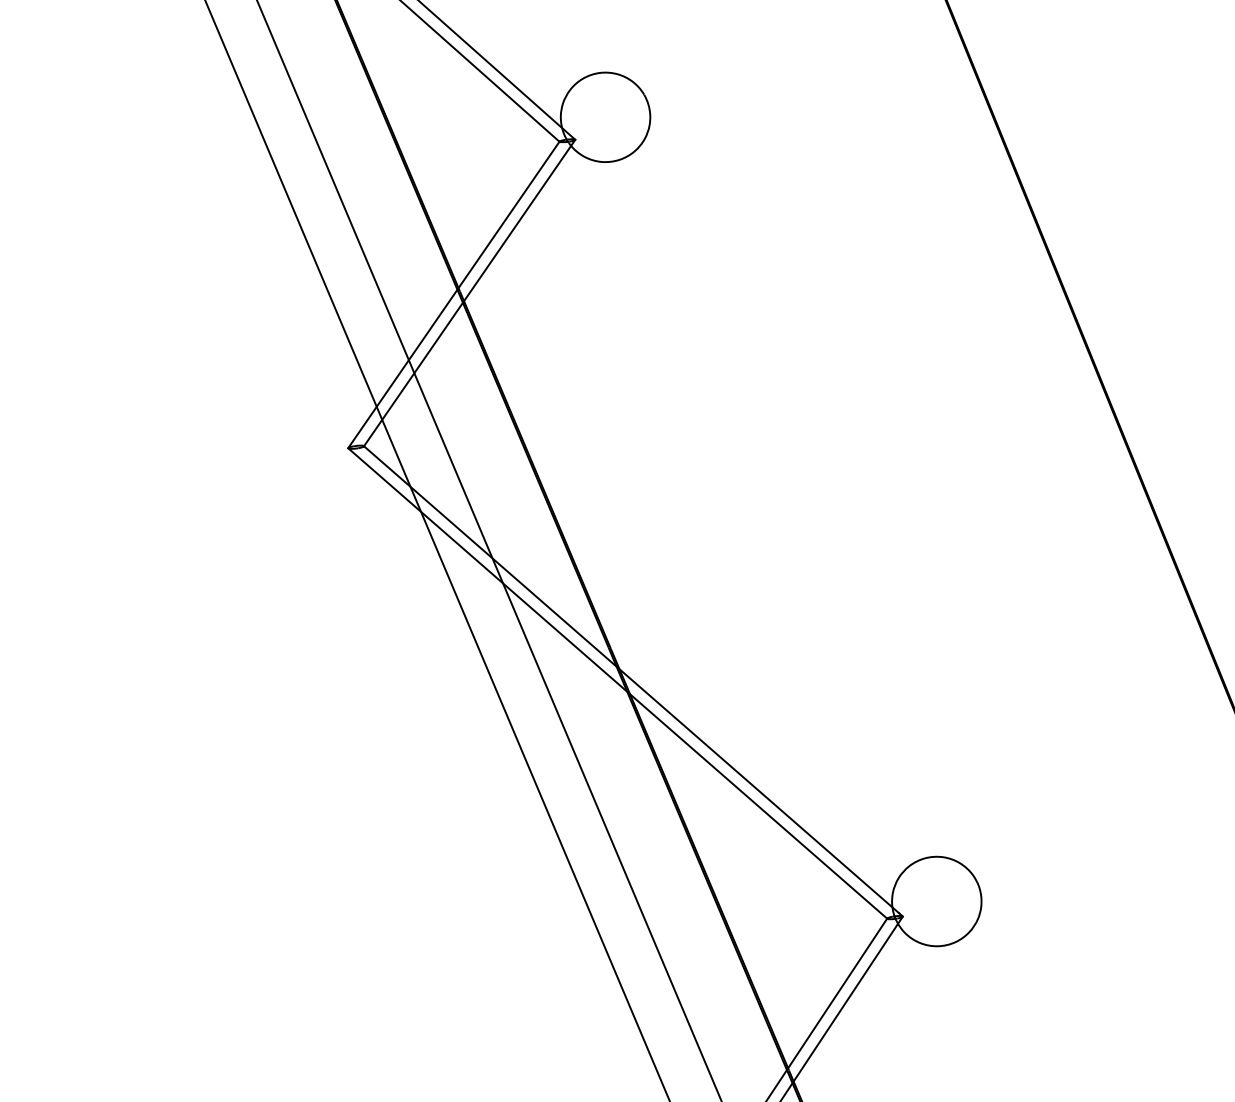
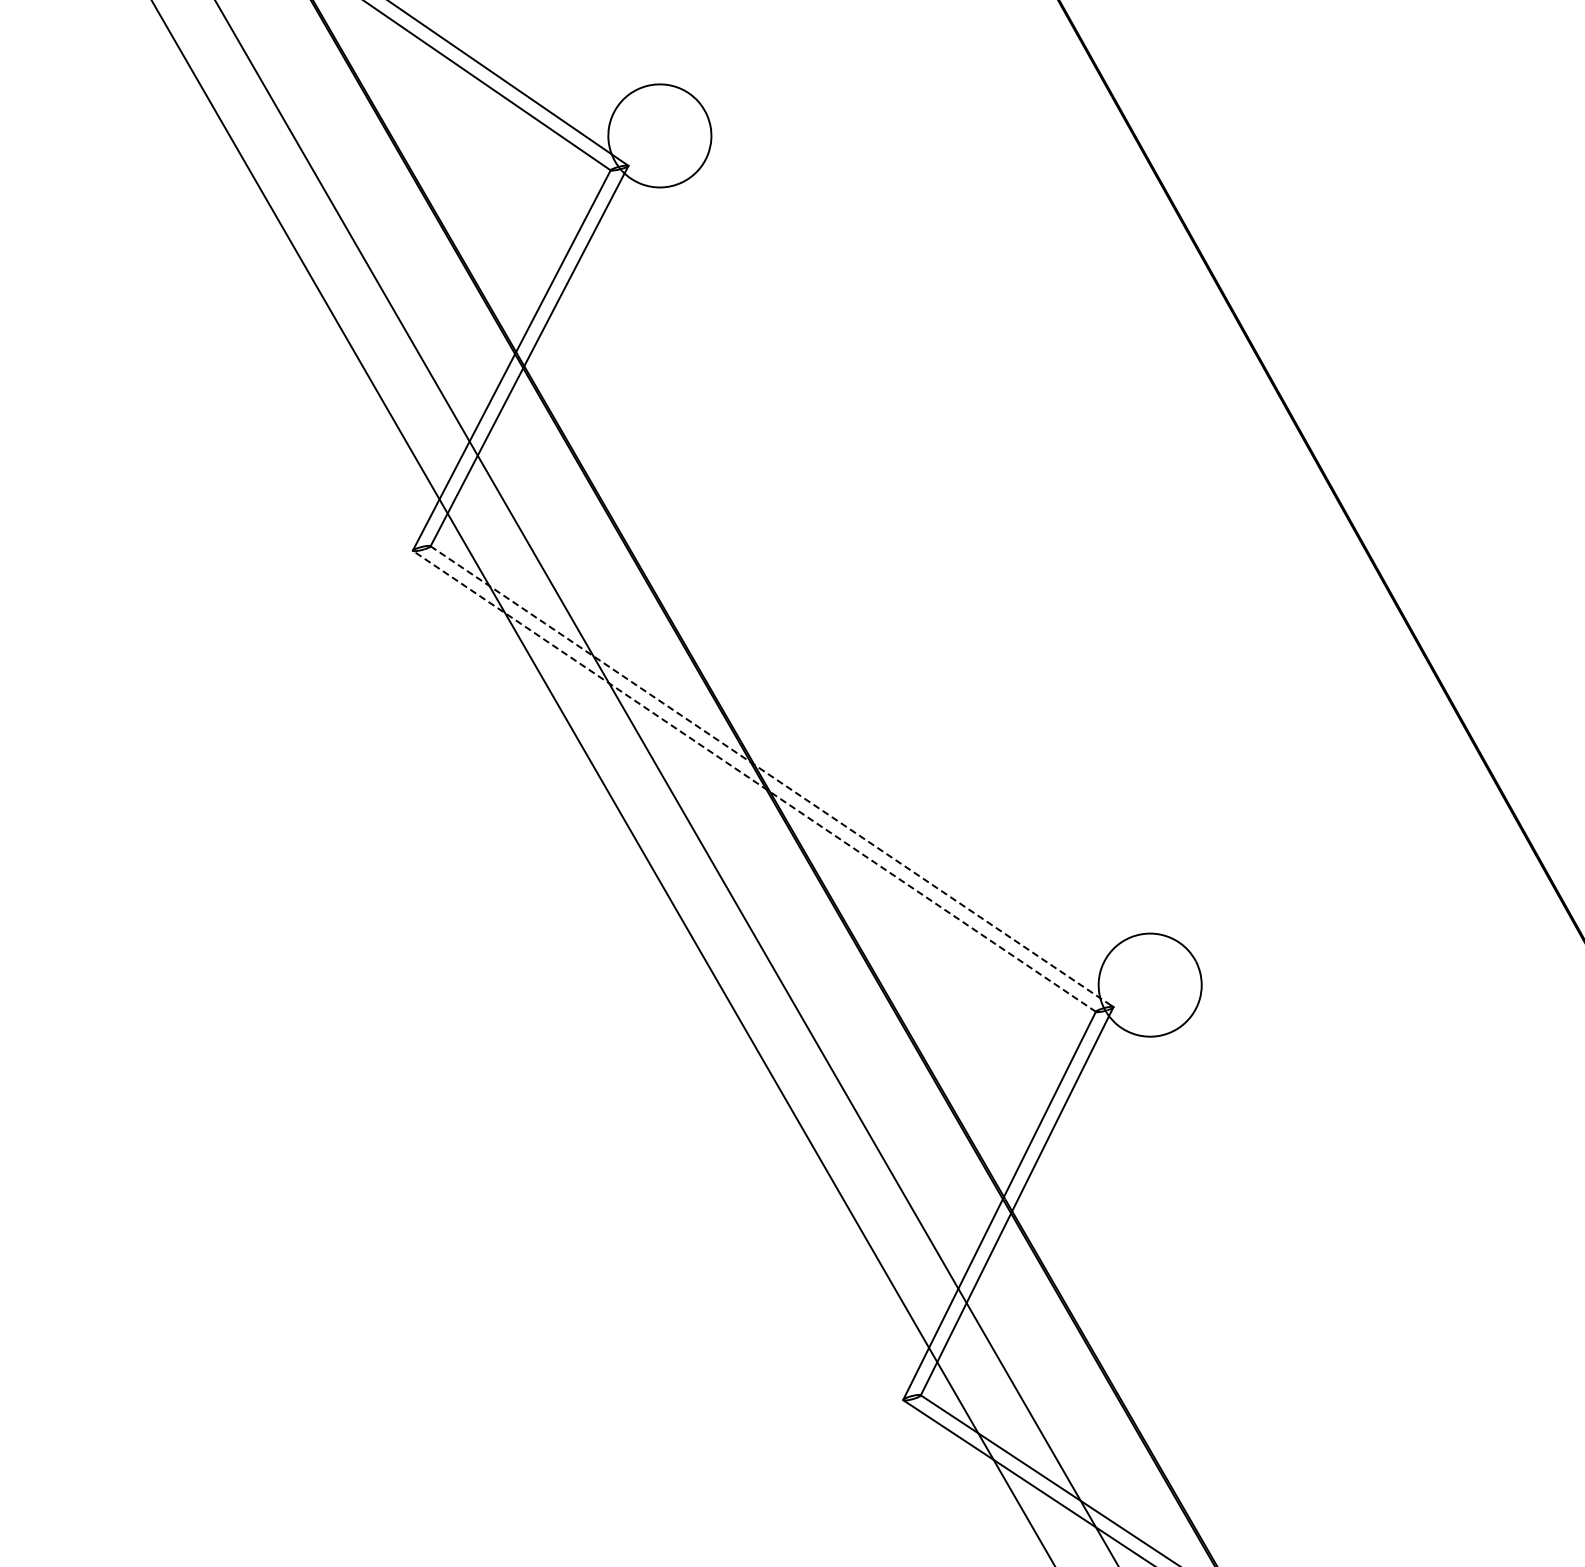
line: (631, 680) -> (769, 775), solid -> dashed
line: (617, 683) -> (754, 781), solid -> dashed

